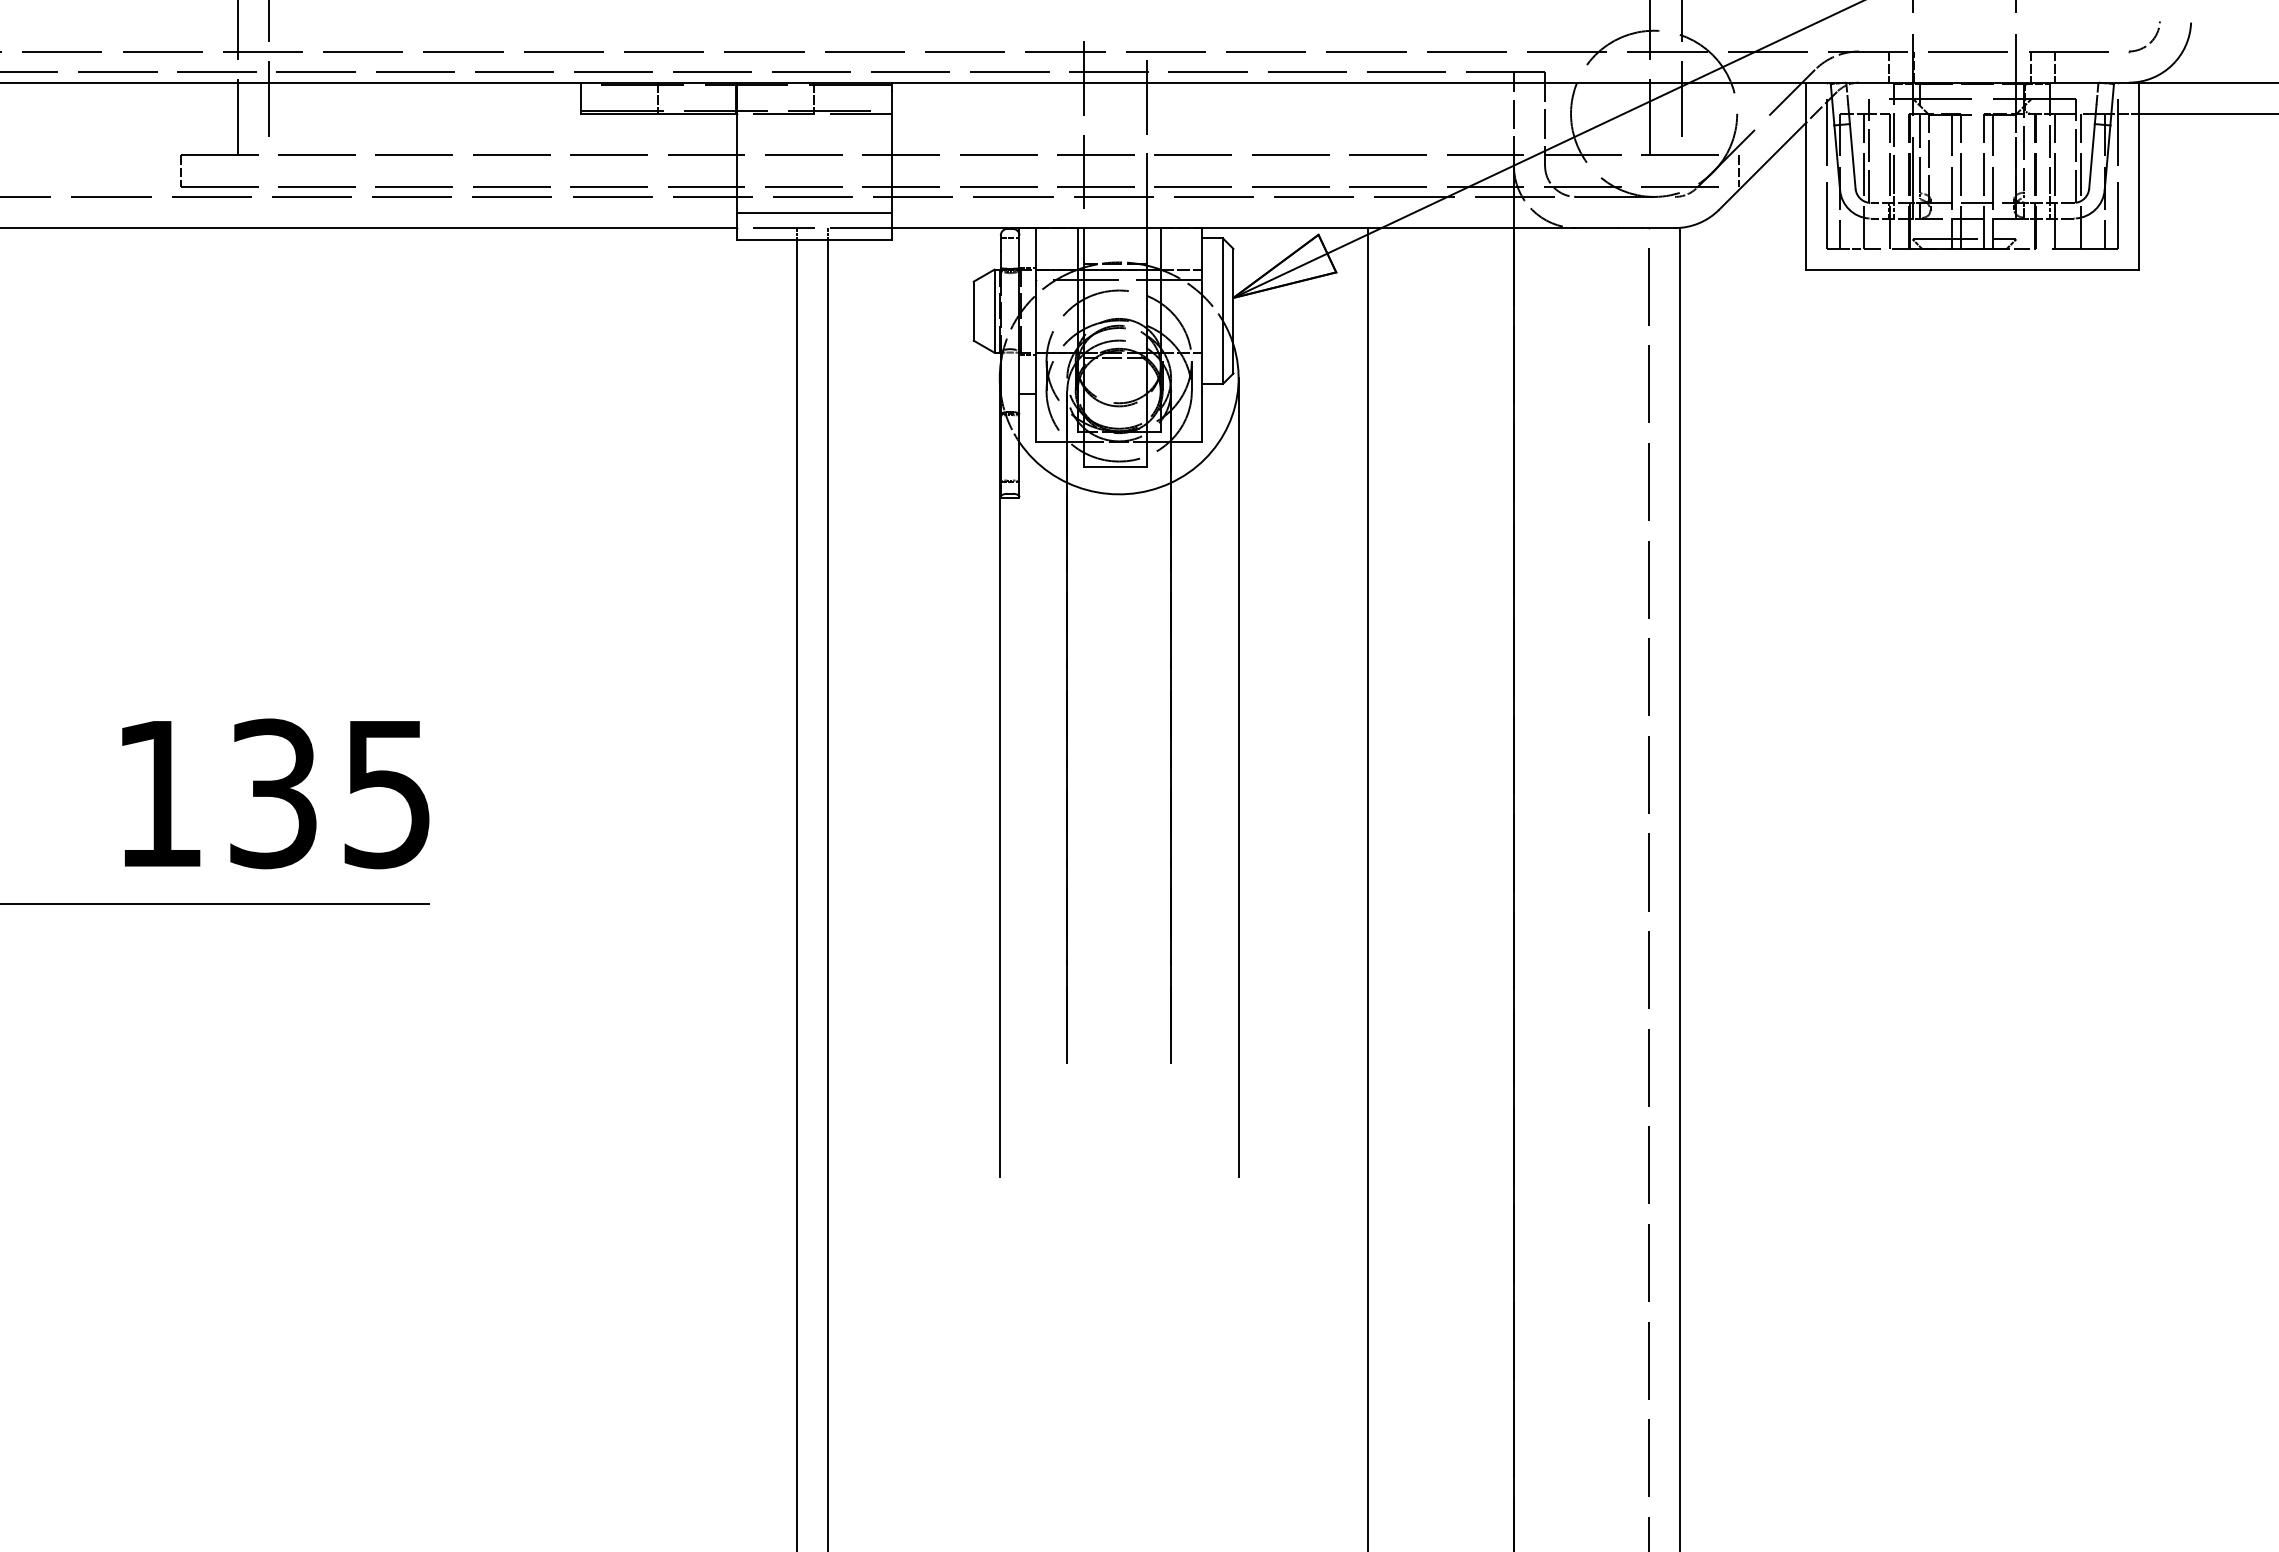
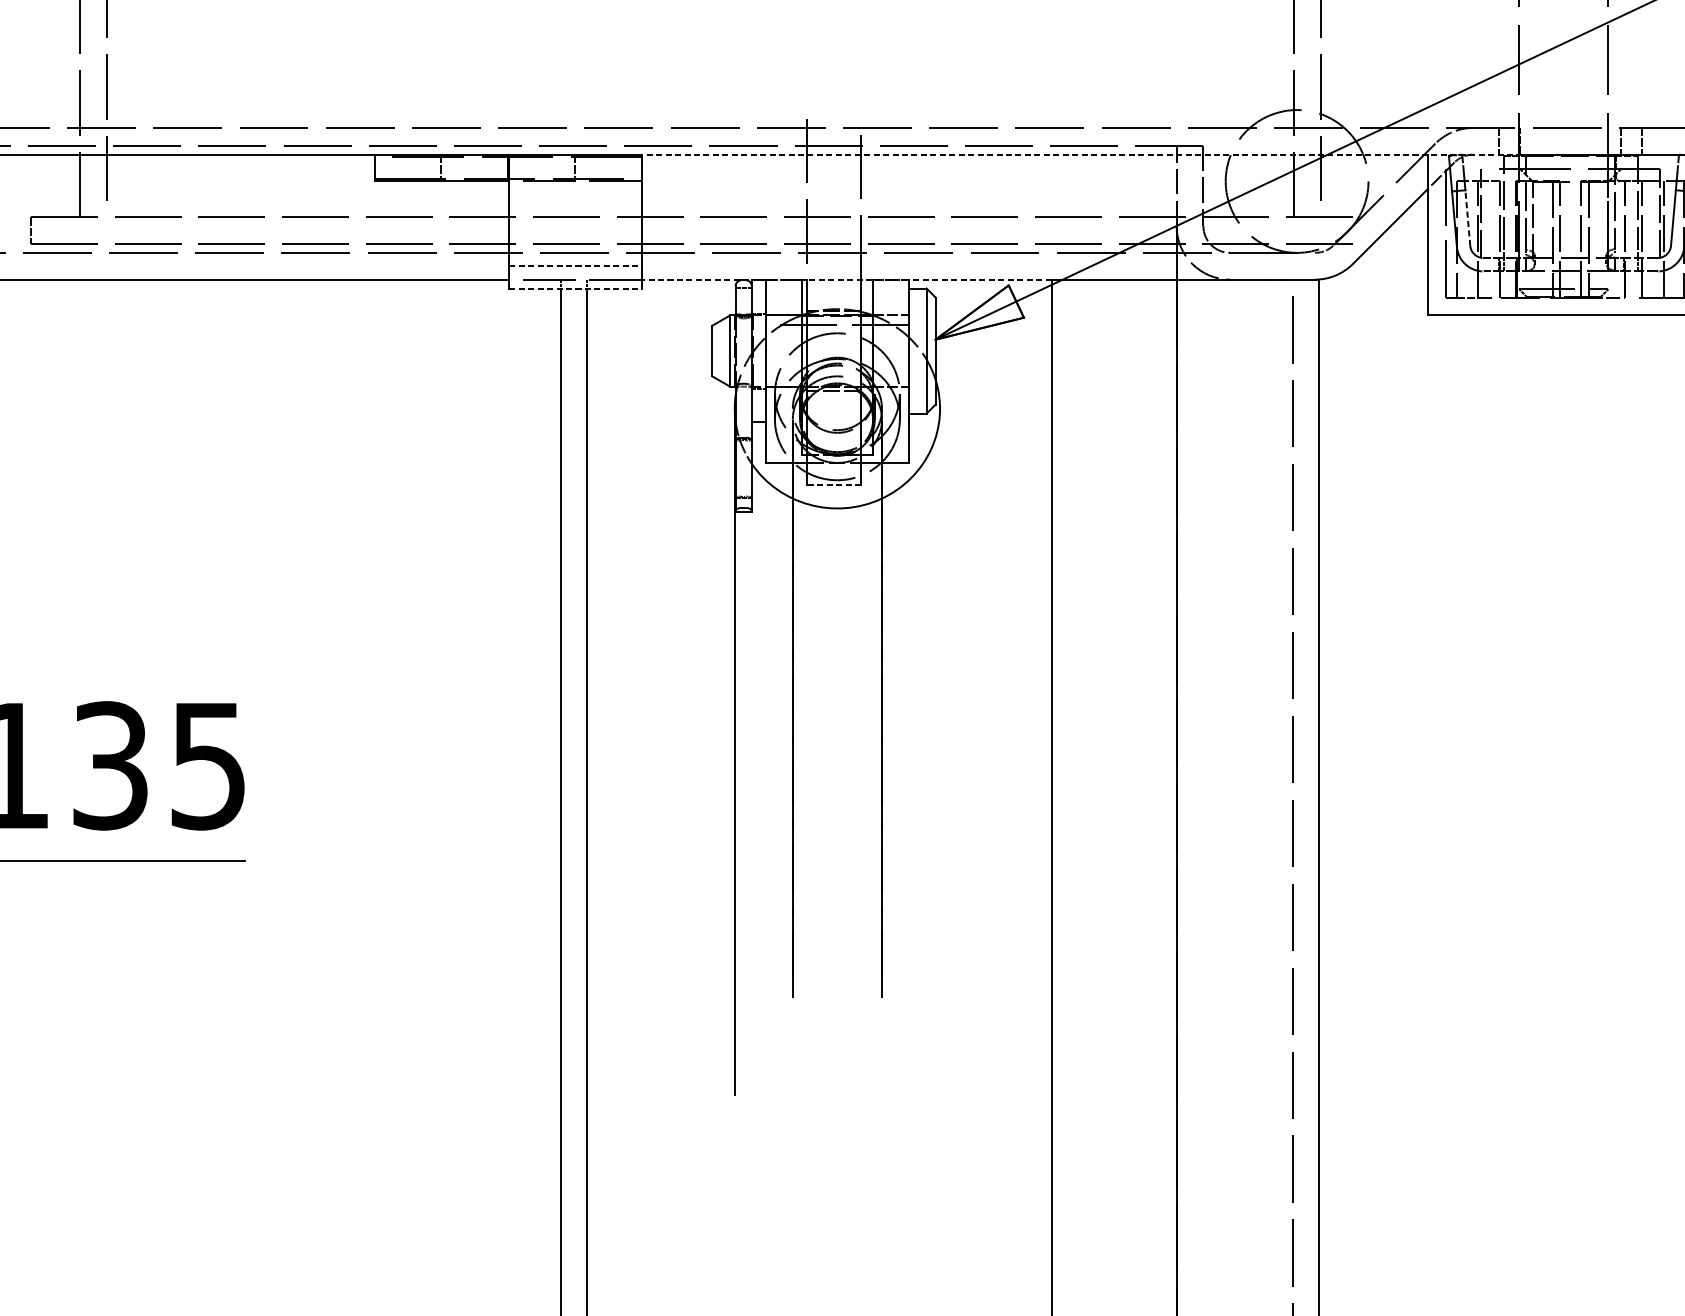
line: (1403, 82) -> (1081, 154), solid -> dashed
line: (1852, 155) -> (1467, 217), solid -> dashed
line: (1738, 170) -> (1369, 230), removed
line: (815, 212) -> (576, 266), solid -> dashed
line: (1129, 228) -> (846, 280), solid -> dashed
line: (815, 239) -> (576, 289), solid -> dashed
line: (1115, 466) -> (834, 484), solid -> dashed
line: (1238, 777) -> (939, 751), removed

